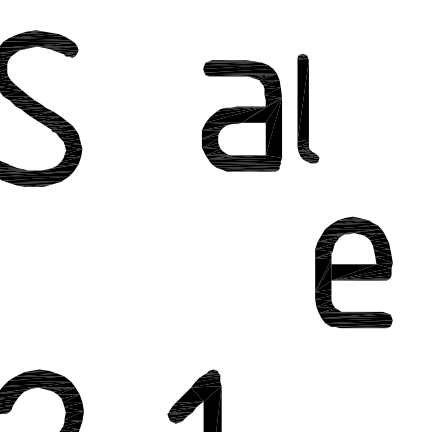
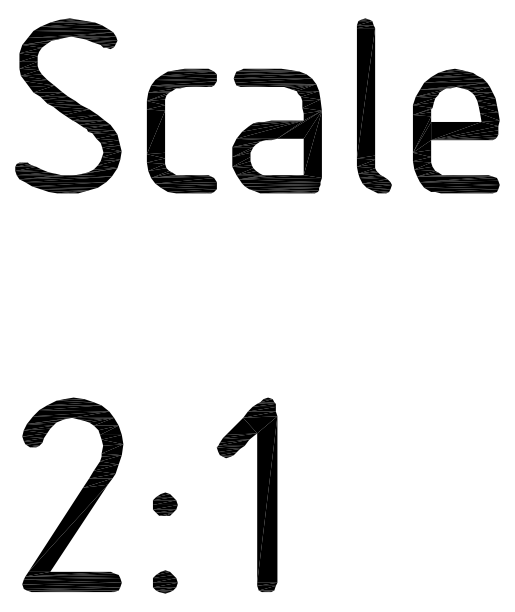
part: (308, 108) -> (374, 105), size x1.43
part: (241, 115) -> (276, 130), moved
part: (120, 130) -> (164, 130), added
part: (354, 271) -> (456, 130), moved

